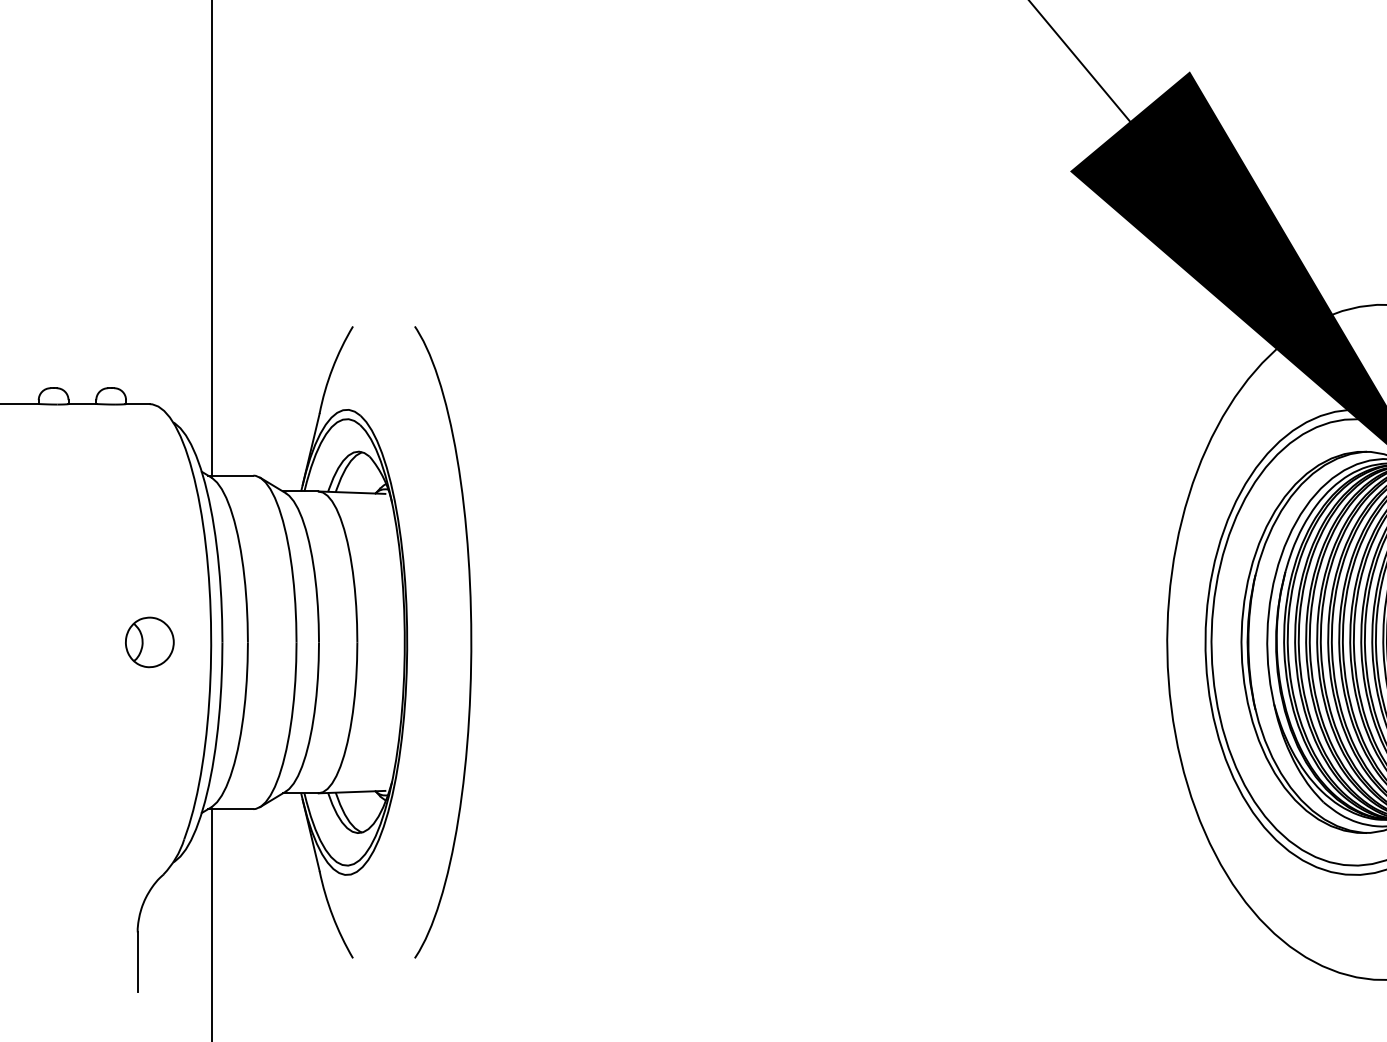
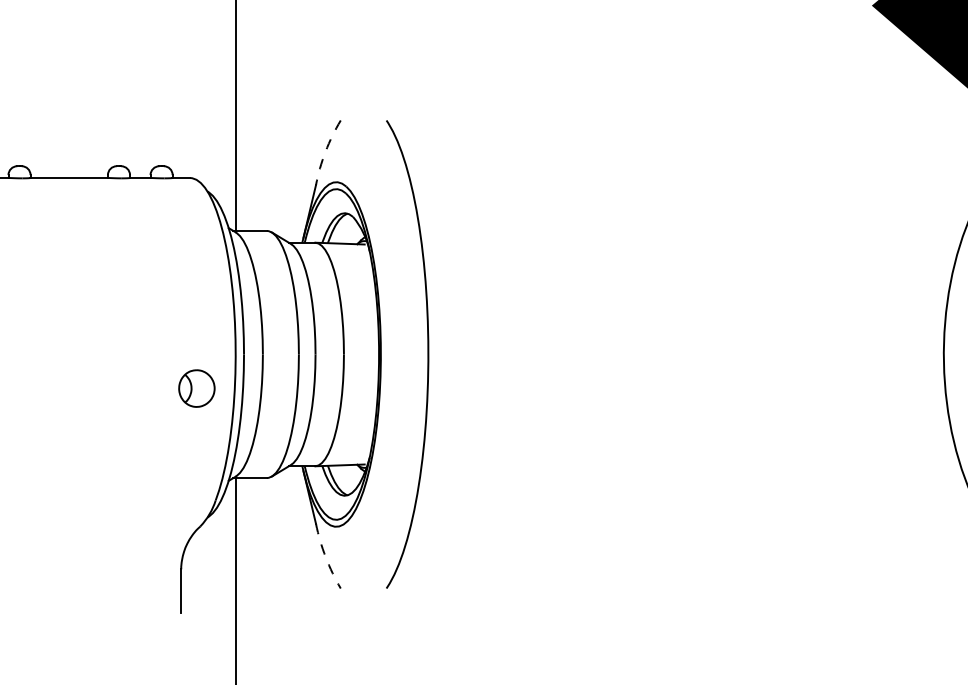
arc: (332, 368) -> (325, 151), solid -> dashed
part: (149, 642) -> (196, 388), moved
arc: (332, 916) -> (325, 557), solid -> dashed

